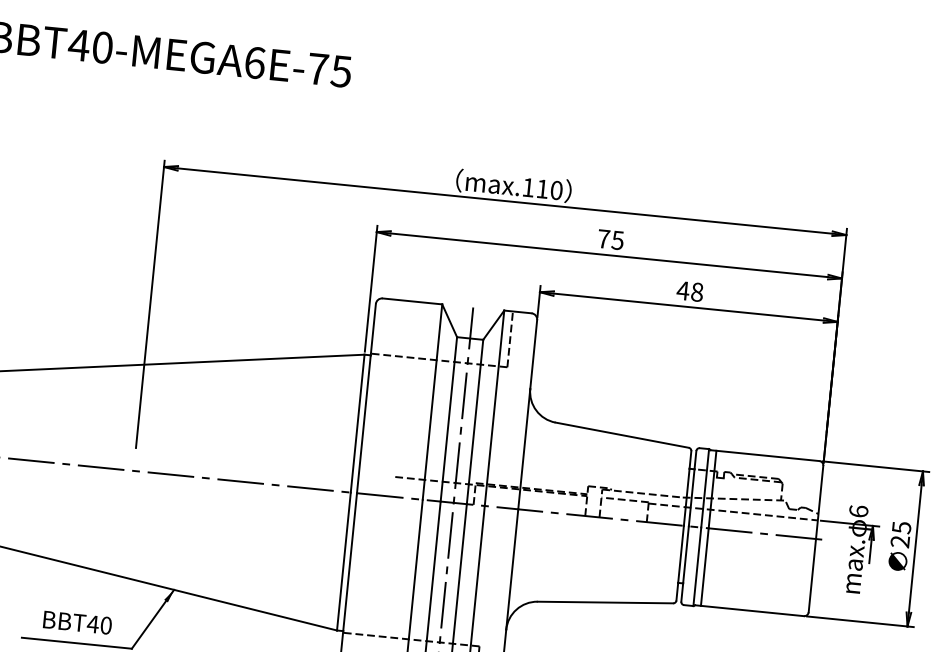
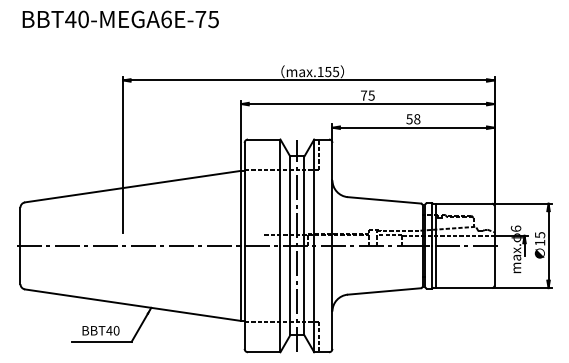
text: (550, 188) -> (332, 71), max.110 -> max.155
text: (682, 291) -> (409, 119), 48 -> 58
text: (901, 541) -> (540, 242), 25 -> 15

